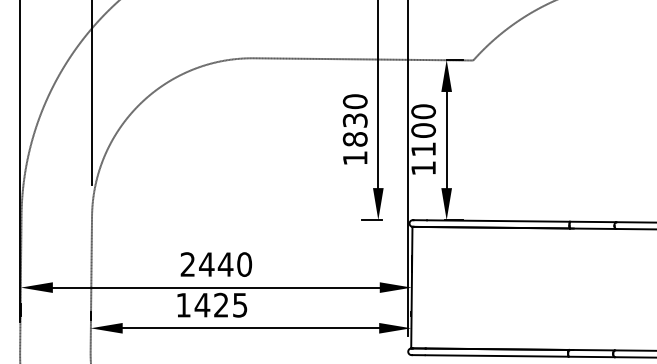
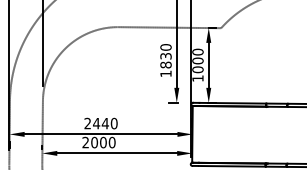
text: (422, 148) -> (197, 69), 1100 -> 1000
text: (210, 304) -> (98, 142), 1425 -> 2000

